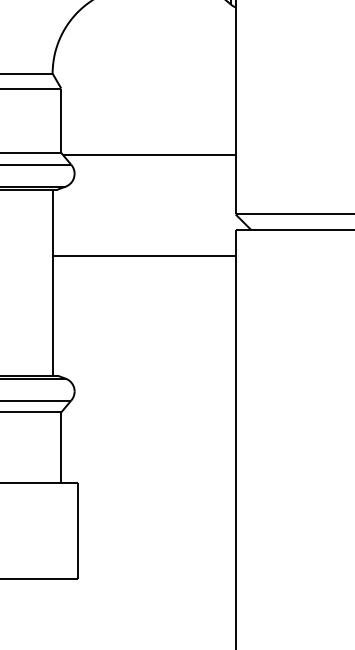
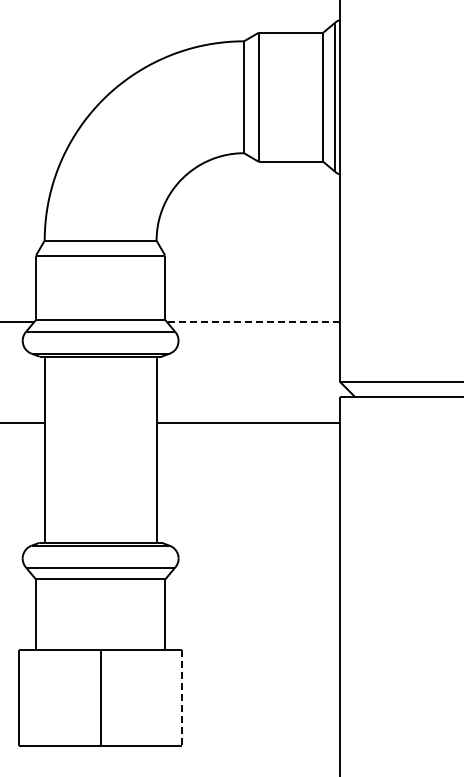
line: (148, 154) -> (252, 321), solid -> dashed
line: (77, 531) -> (181, 698), solid -> dashed

